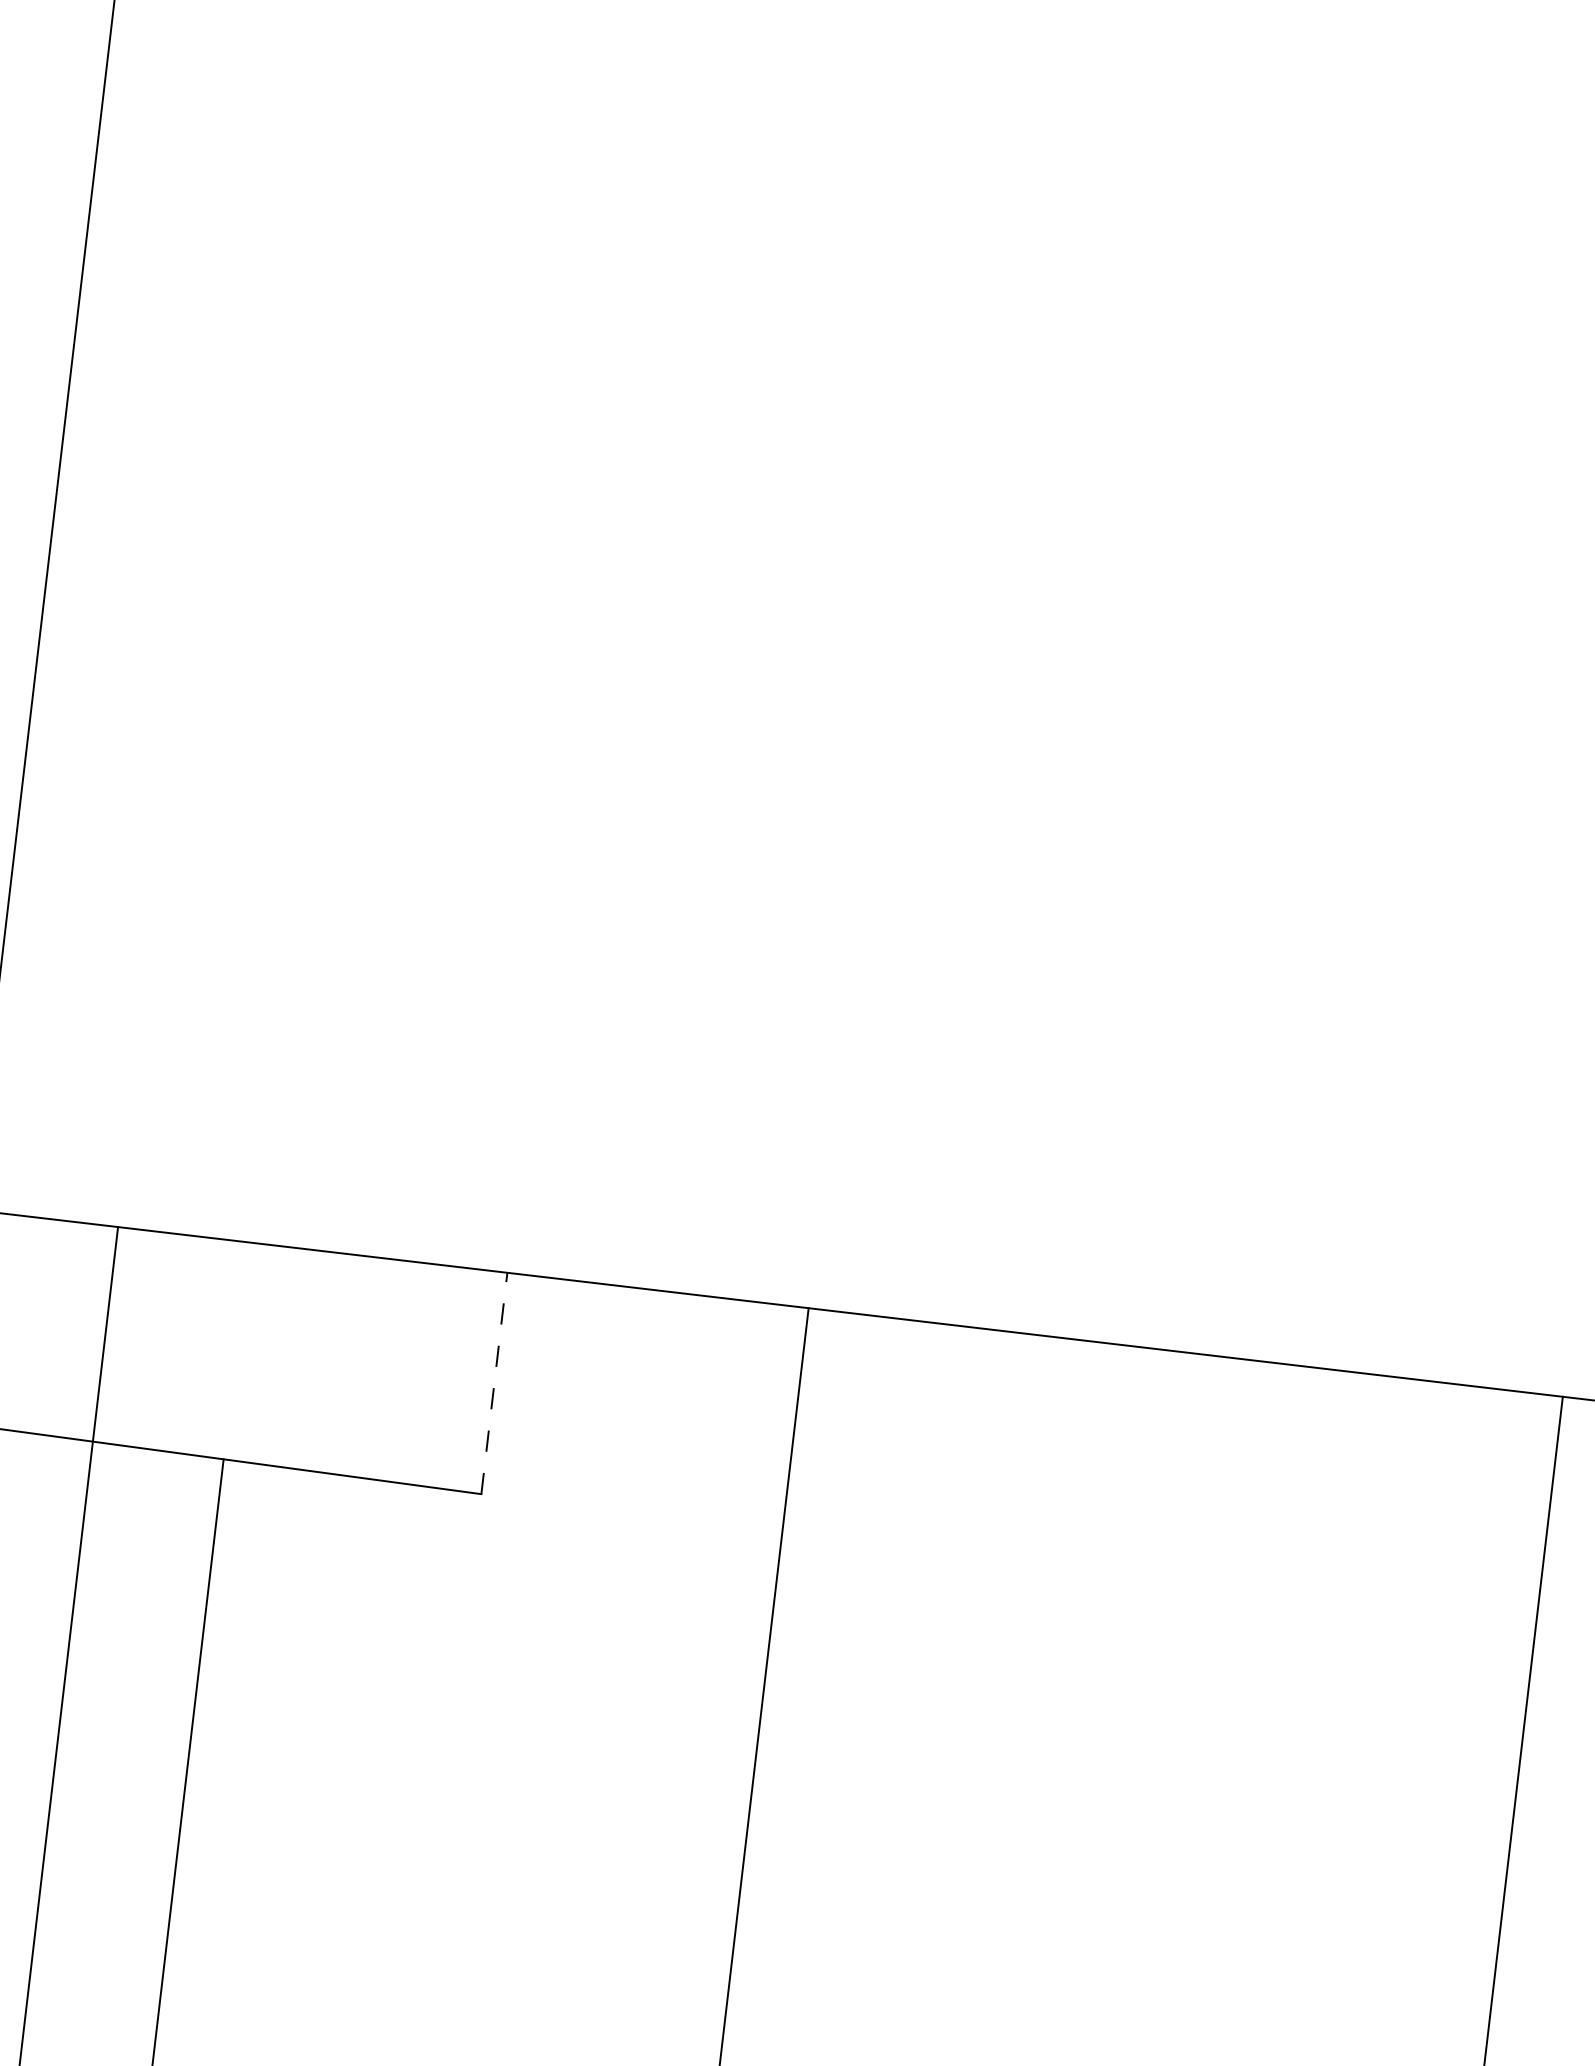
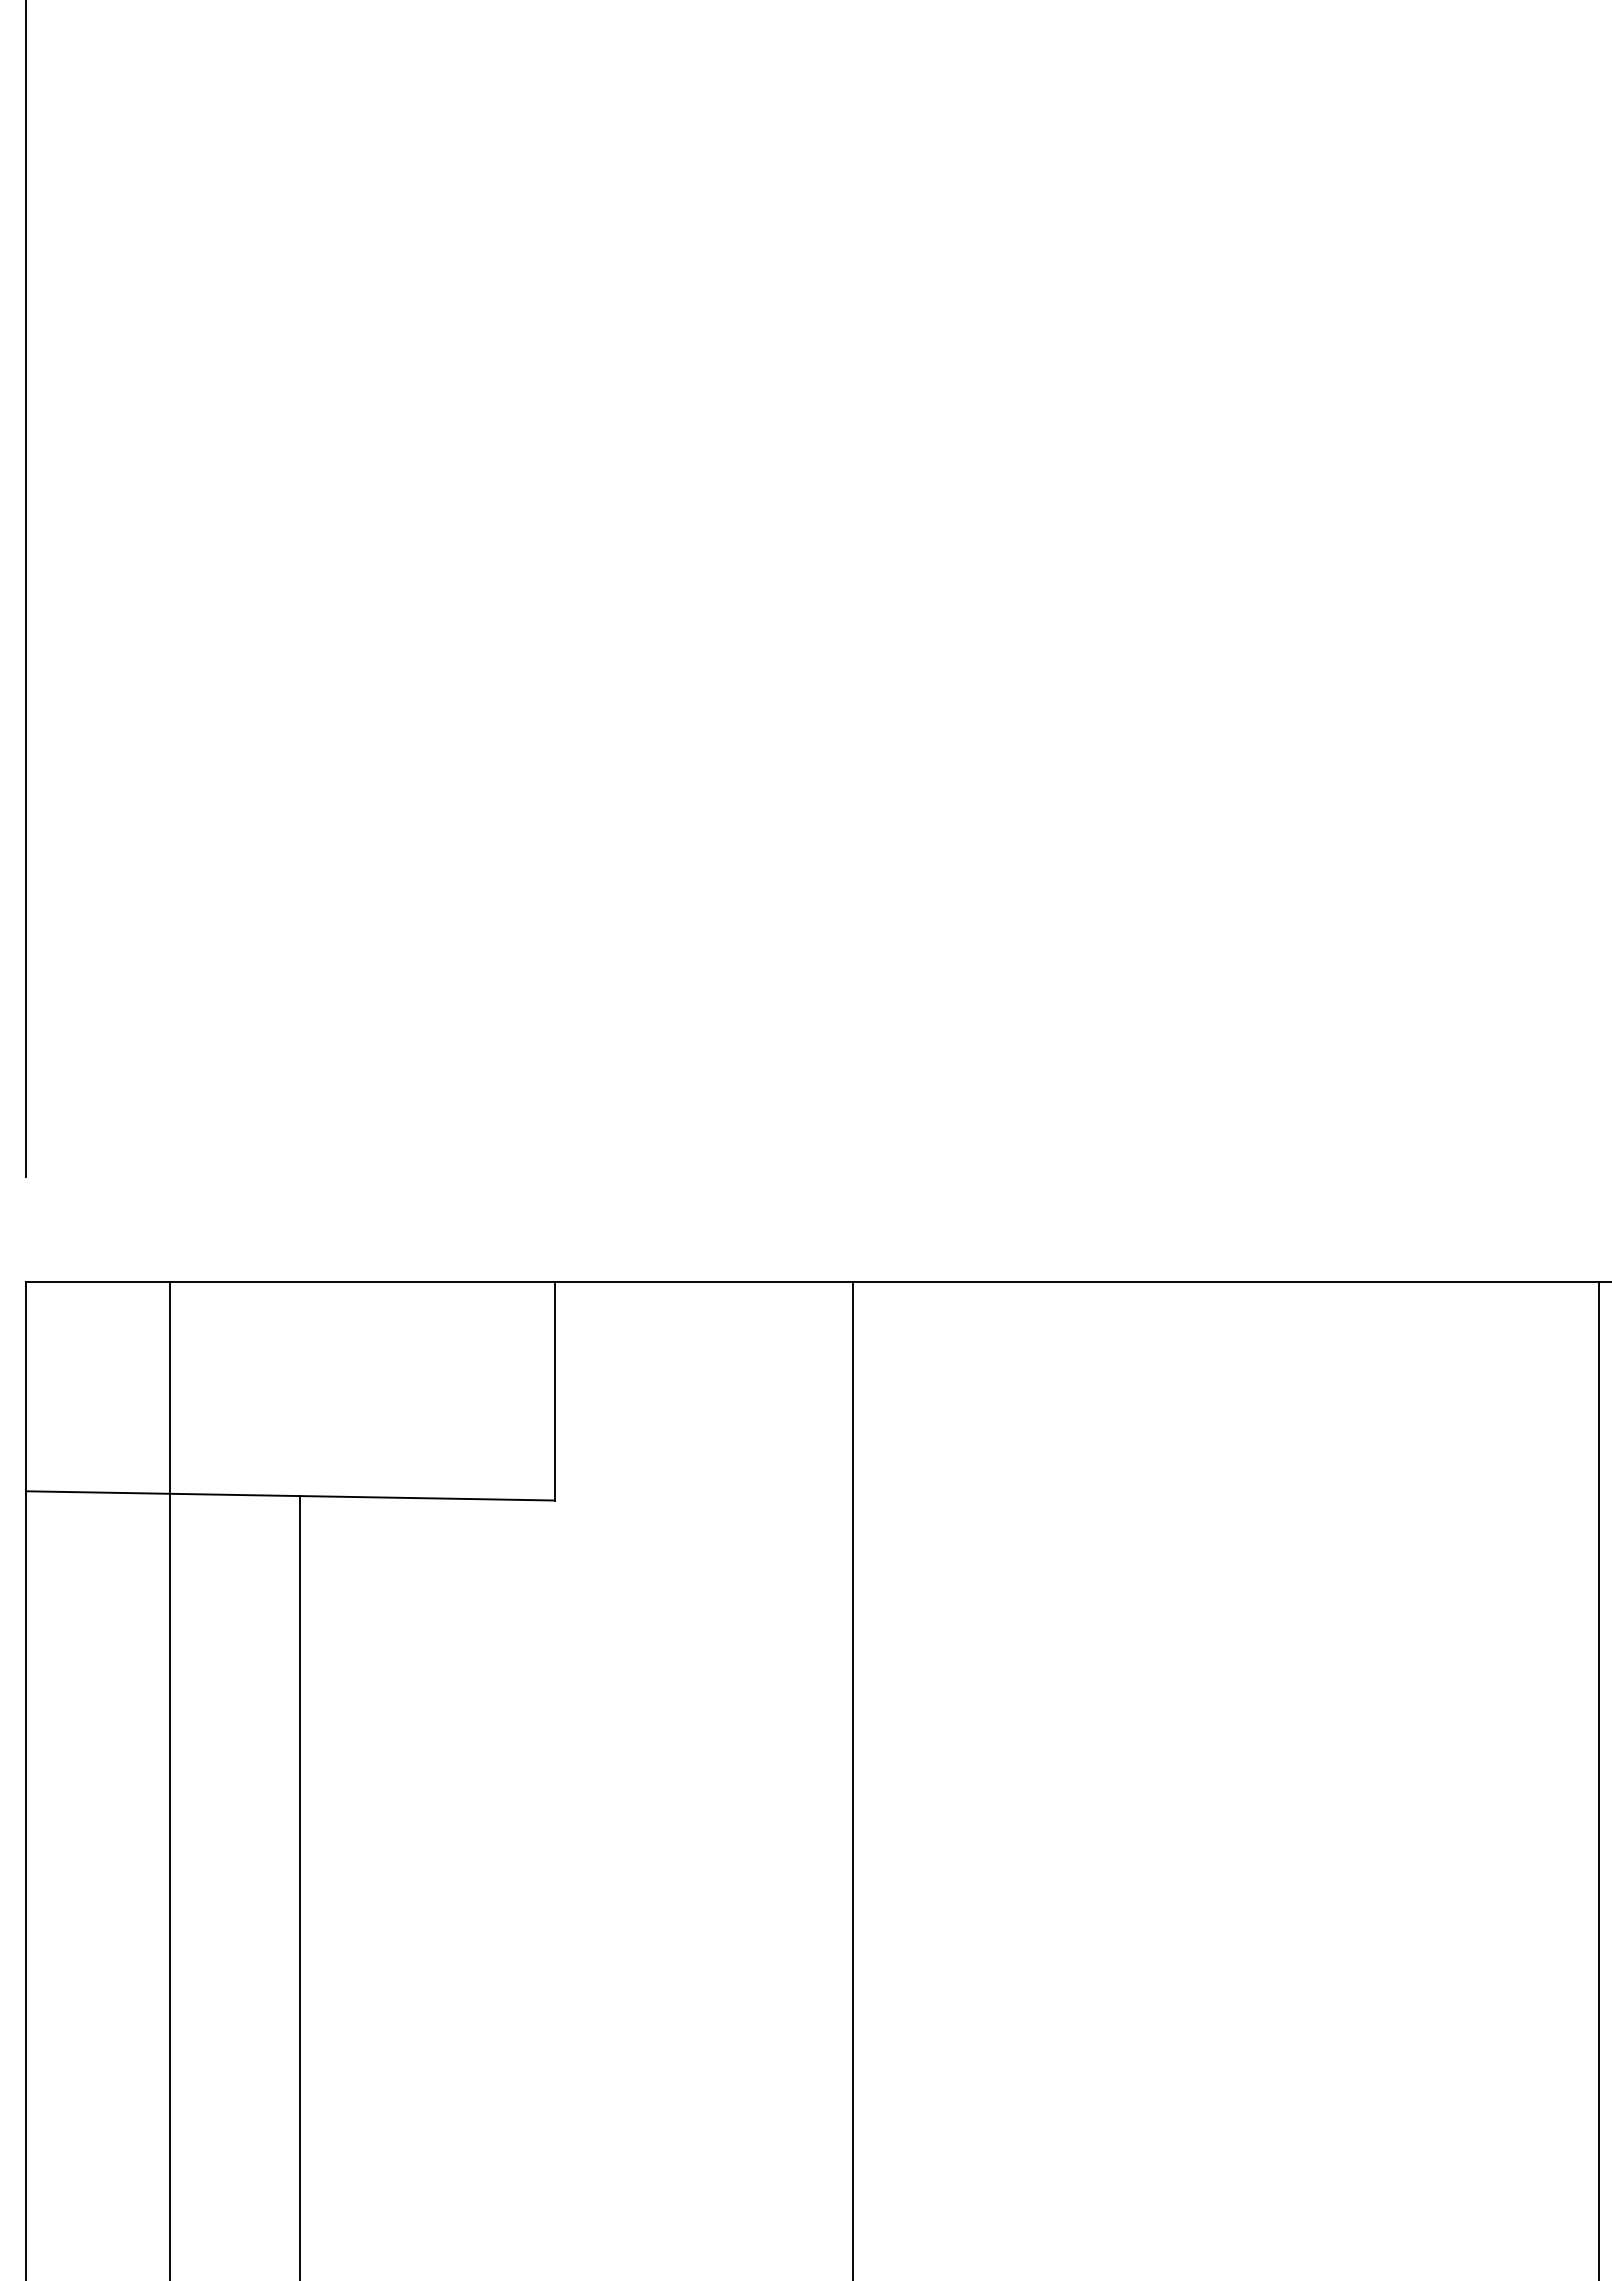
line: (493, 1382) -> (554, 1390), dashed -> solid

